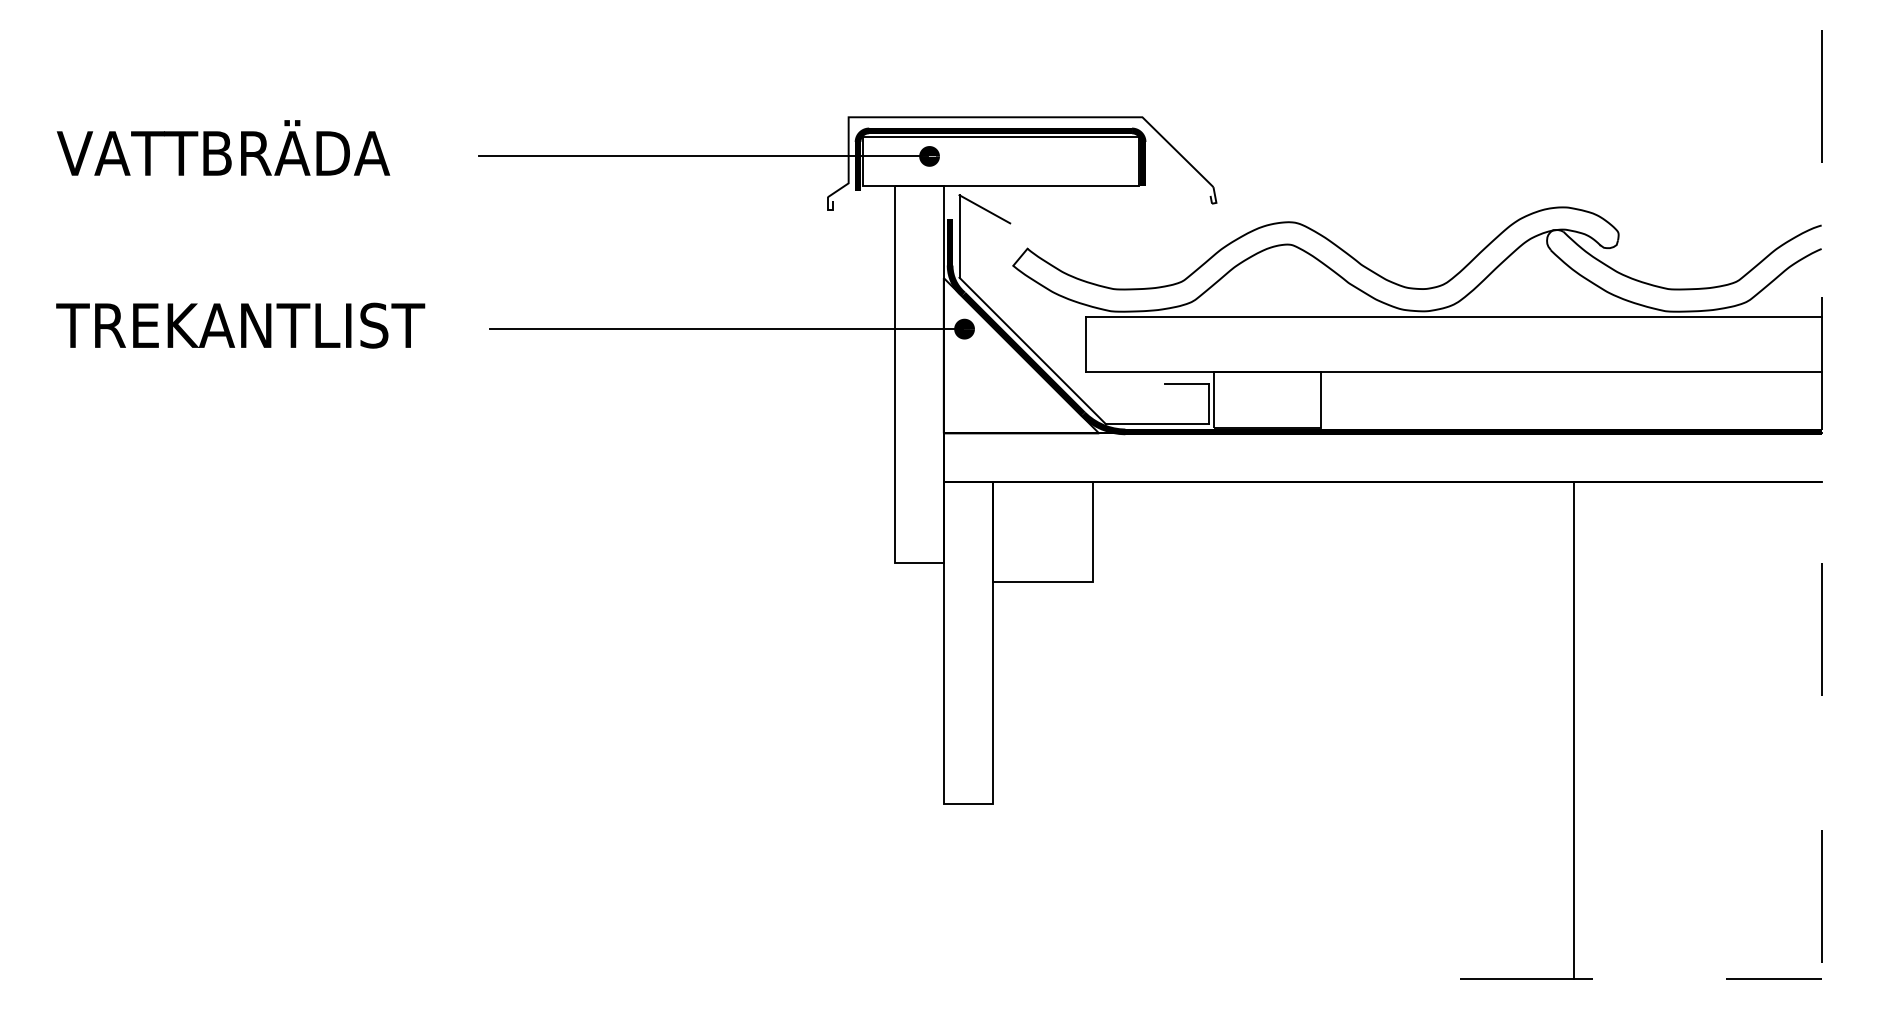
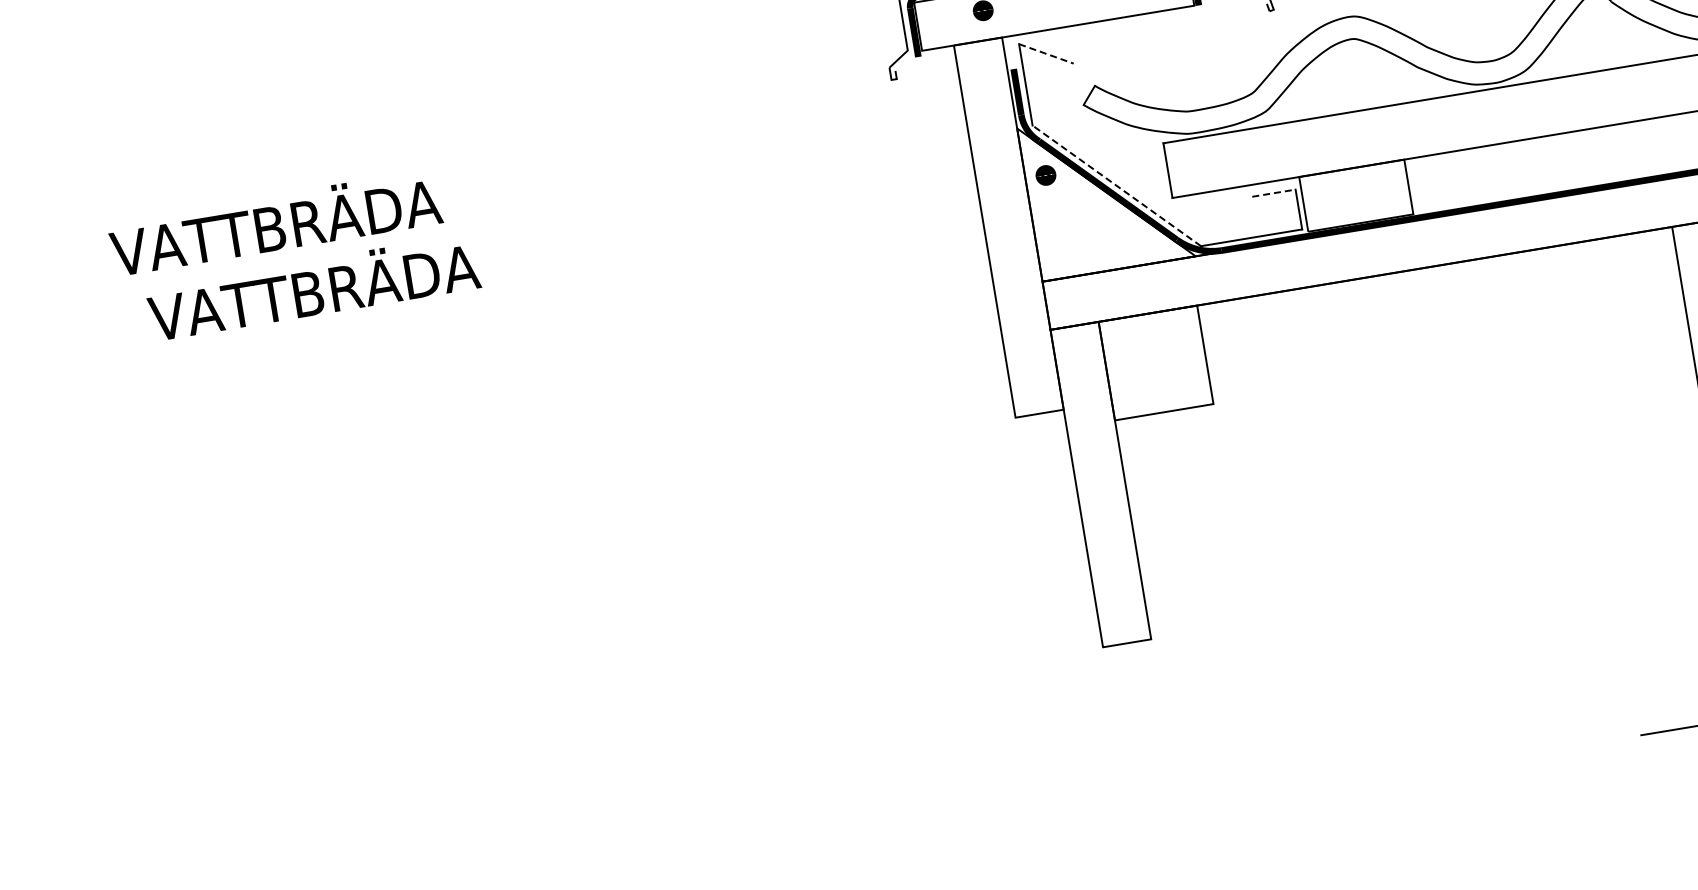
text: (223, 147) -> (275, 222), moved
line: (703, 156) -> (760, 47), removed
line: (984, 209) -> (1046, 54), solid -> dashed
text: (240, 320) -> (330, 285), TREKANTLIST -> VATTBRÄDA
line: (726, 329) -> (811, 214), removed
line: (1032, 351) -> (1116, 186), solid -> dashed
line: (1186, 383) -> (1273, 192), solid -> dashed

